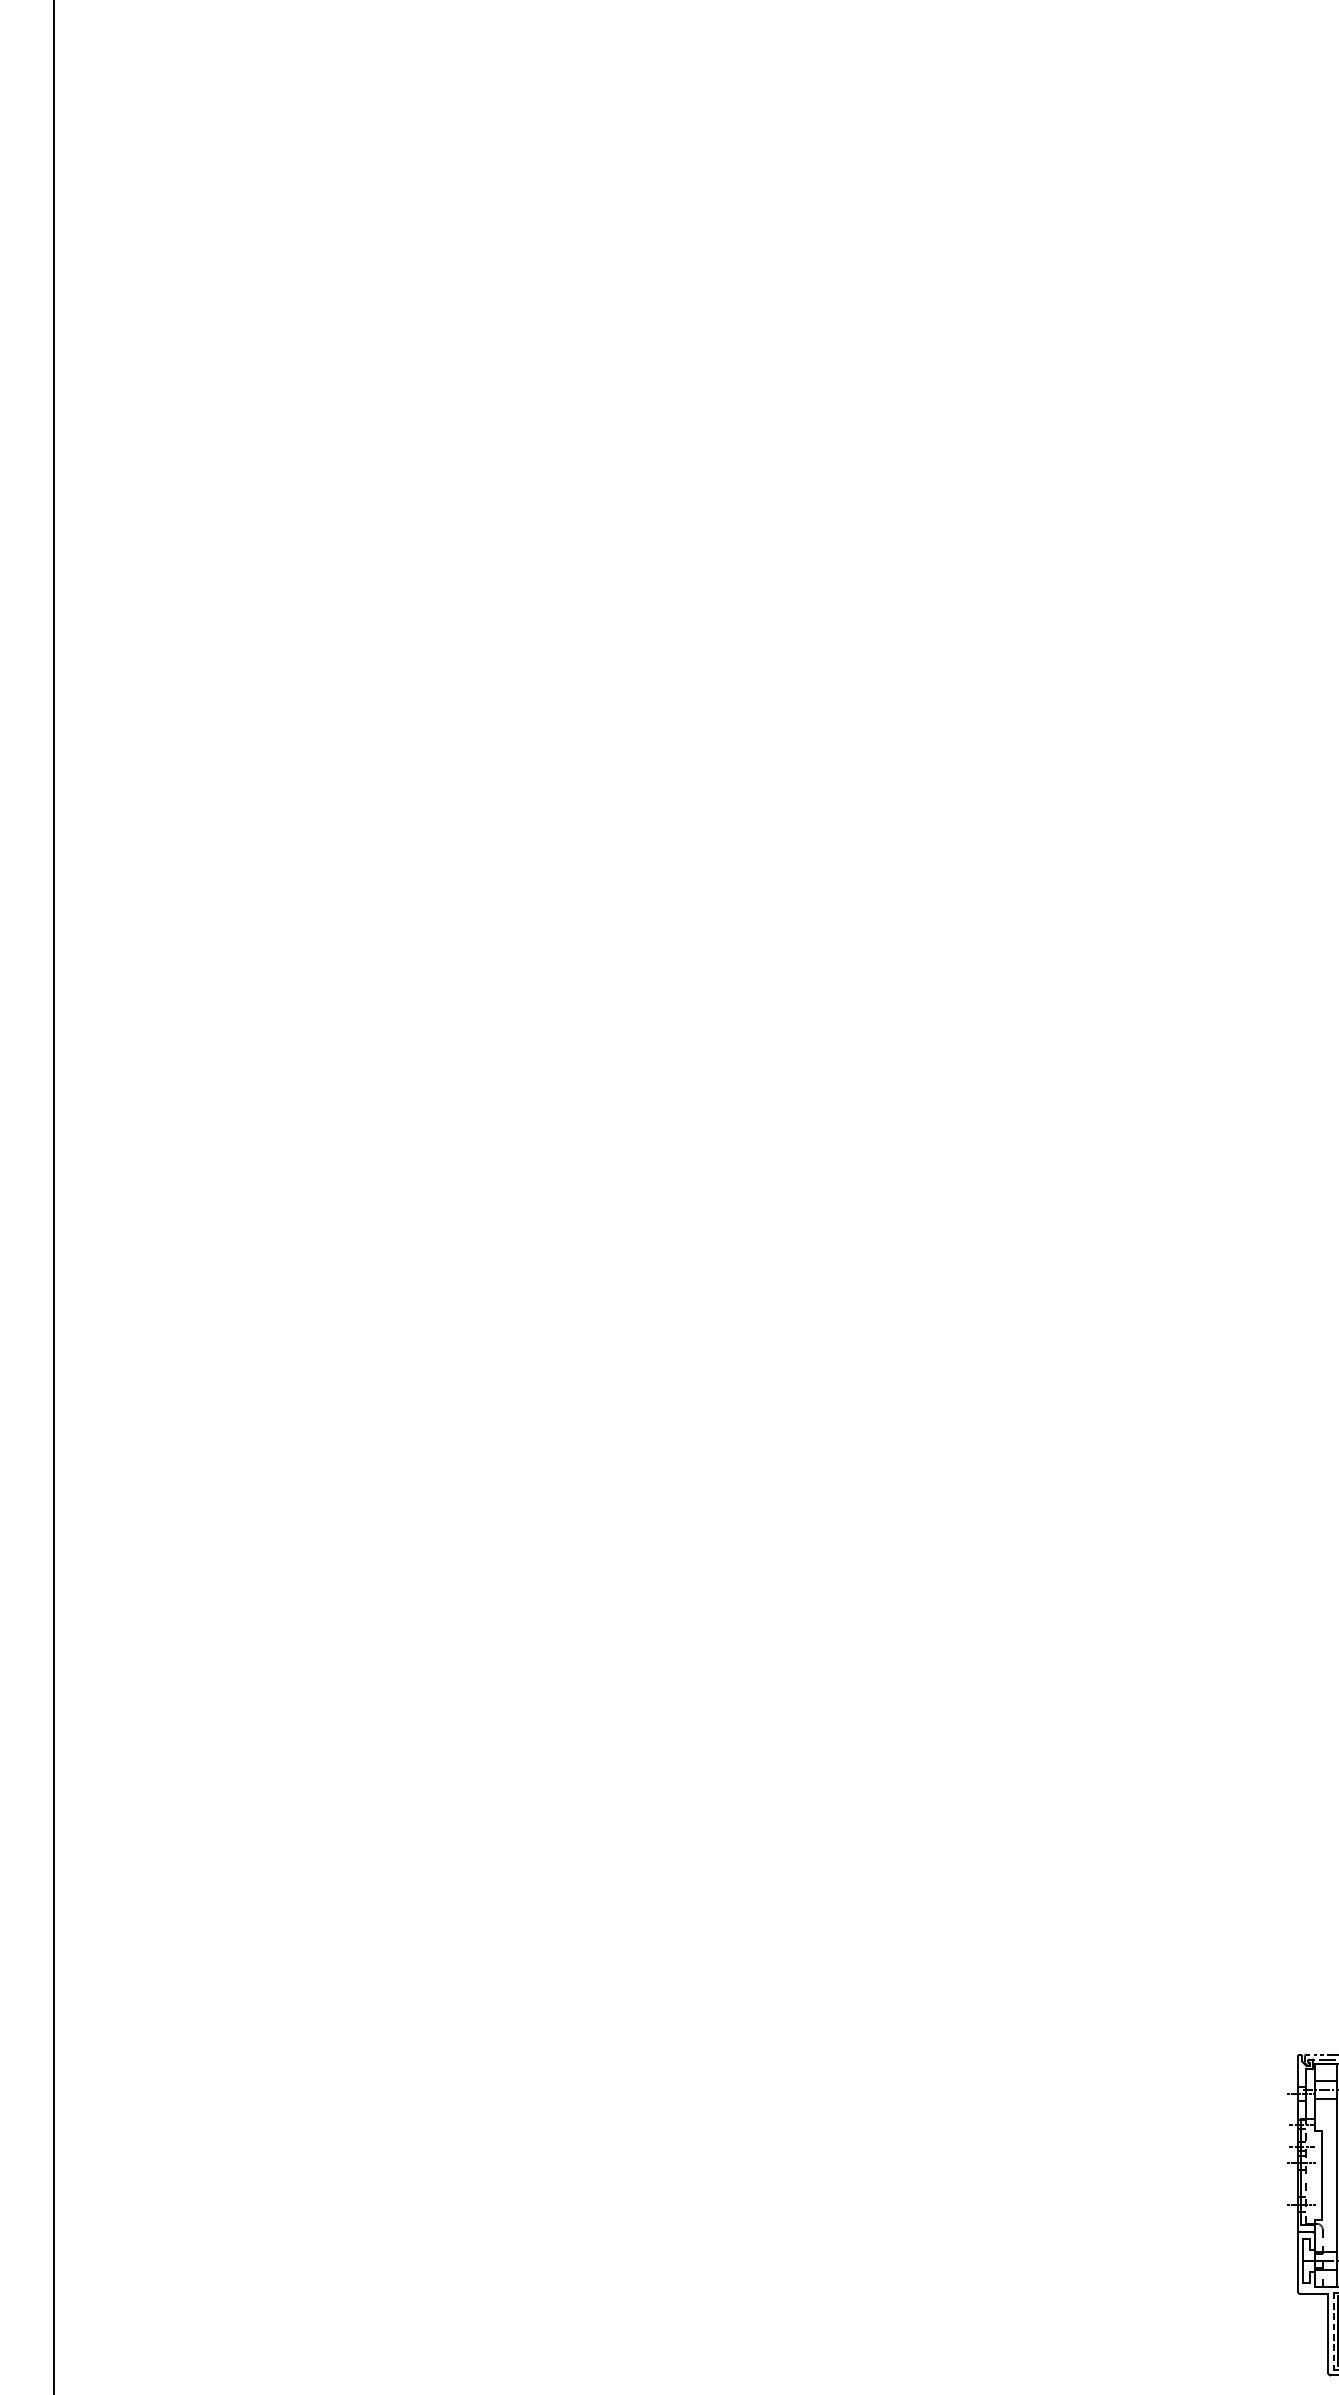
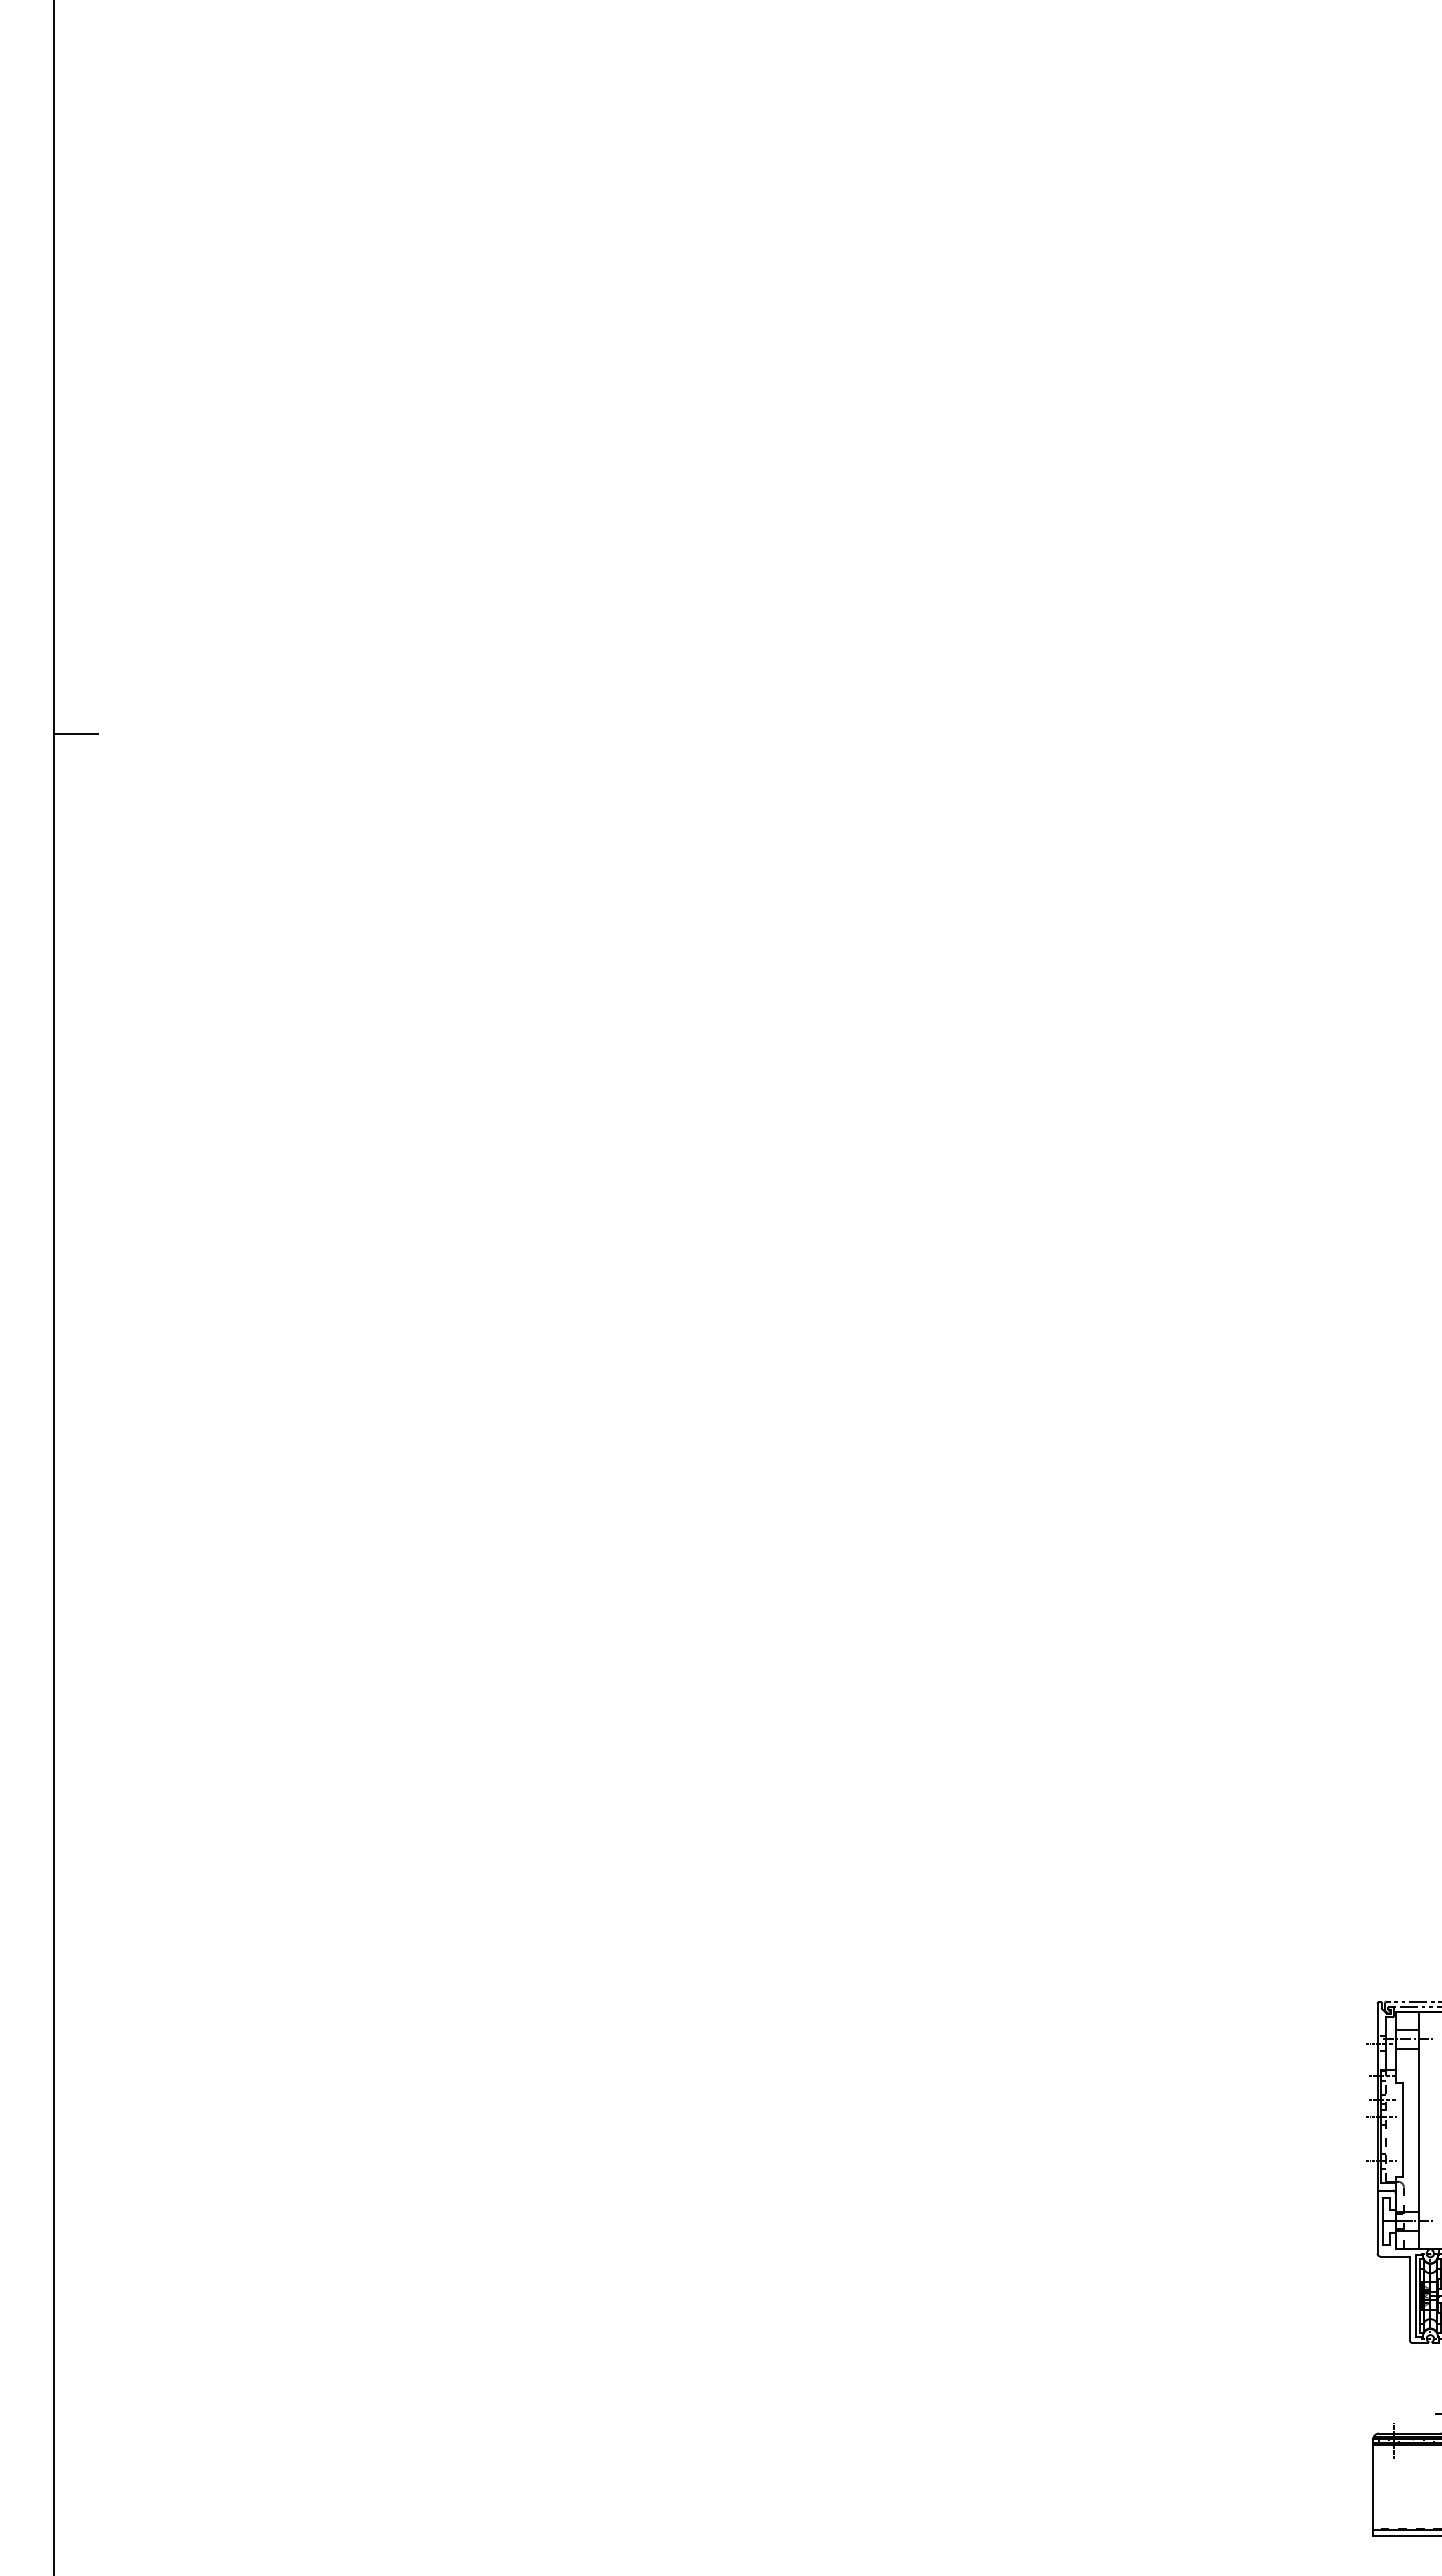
line: (74, 864) -> (75, 734), added
line: (1333, 2331) -> (1415, 2296), dashed -> solid

